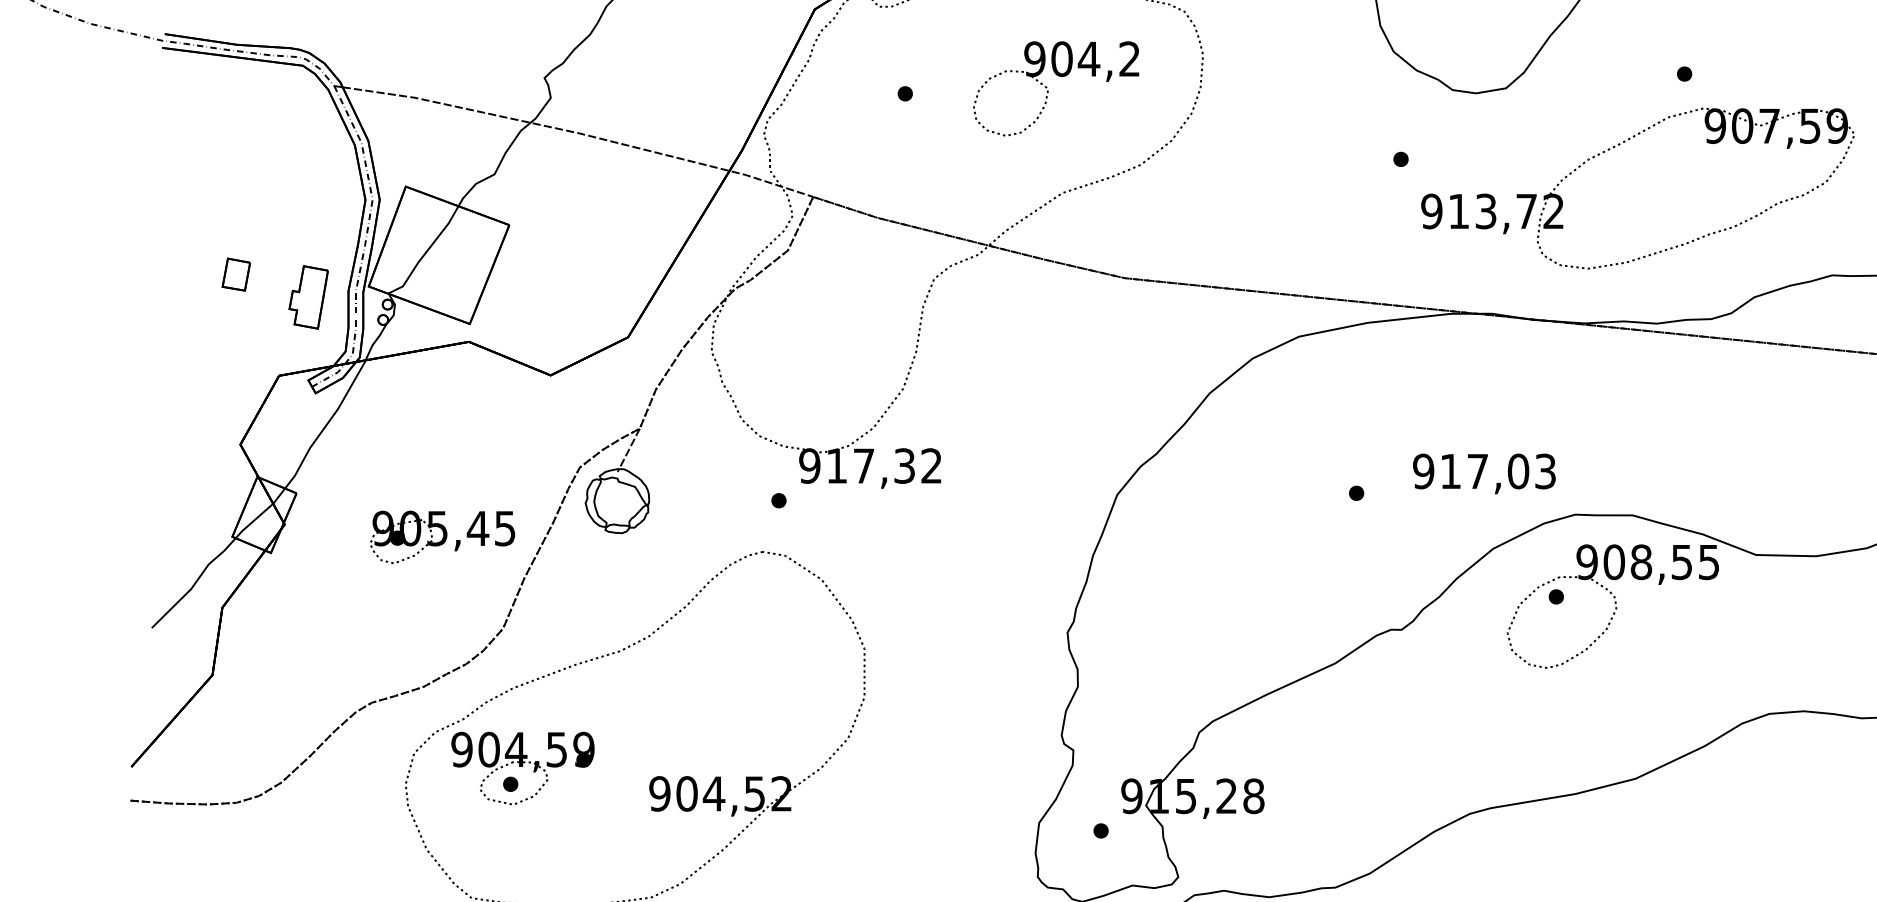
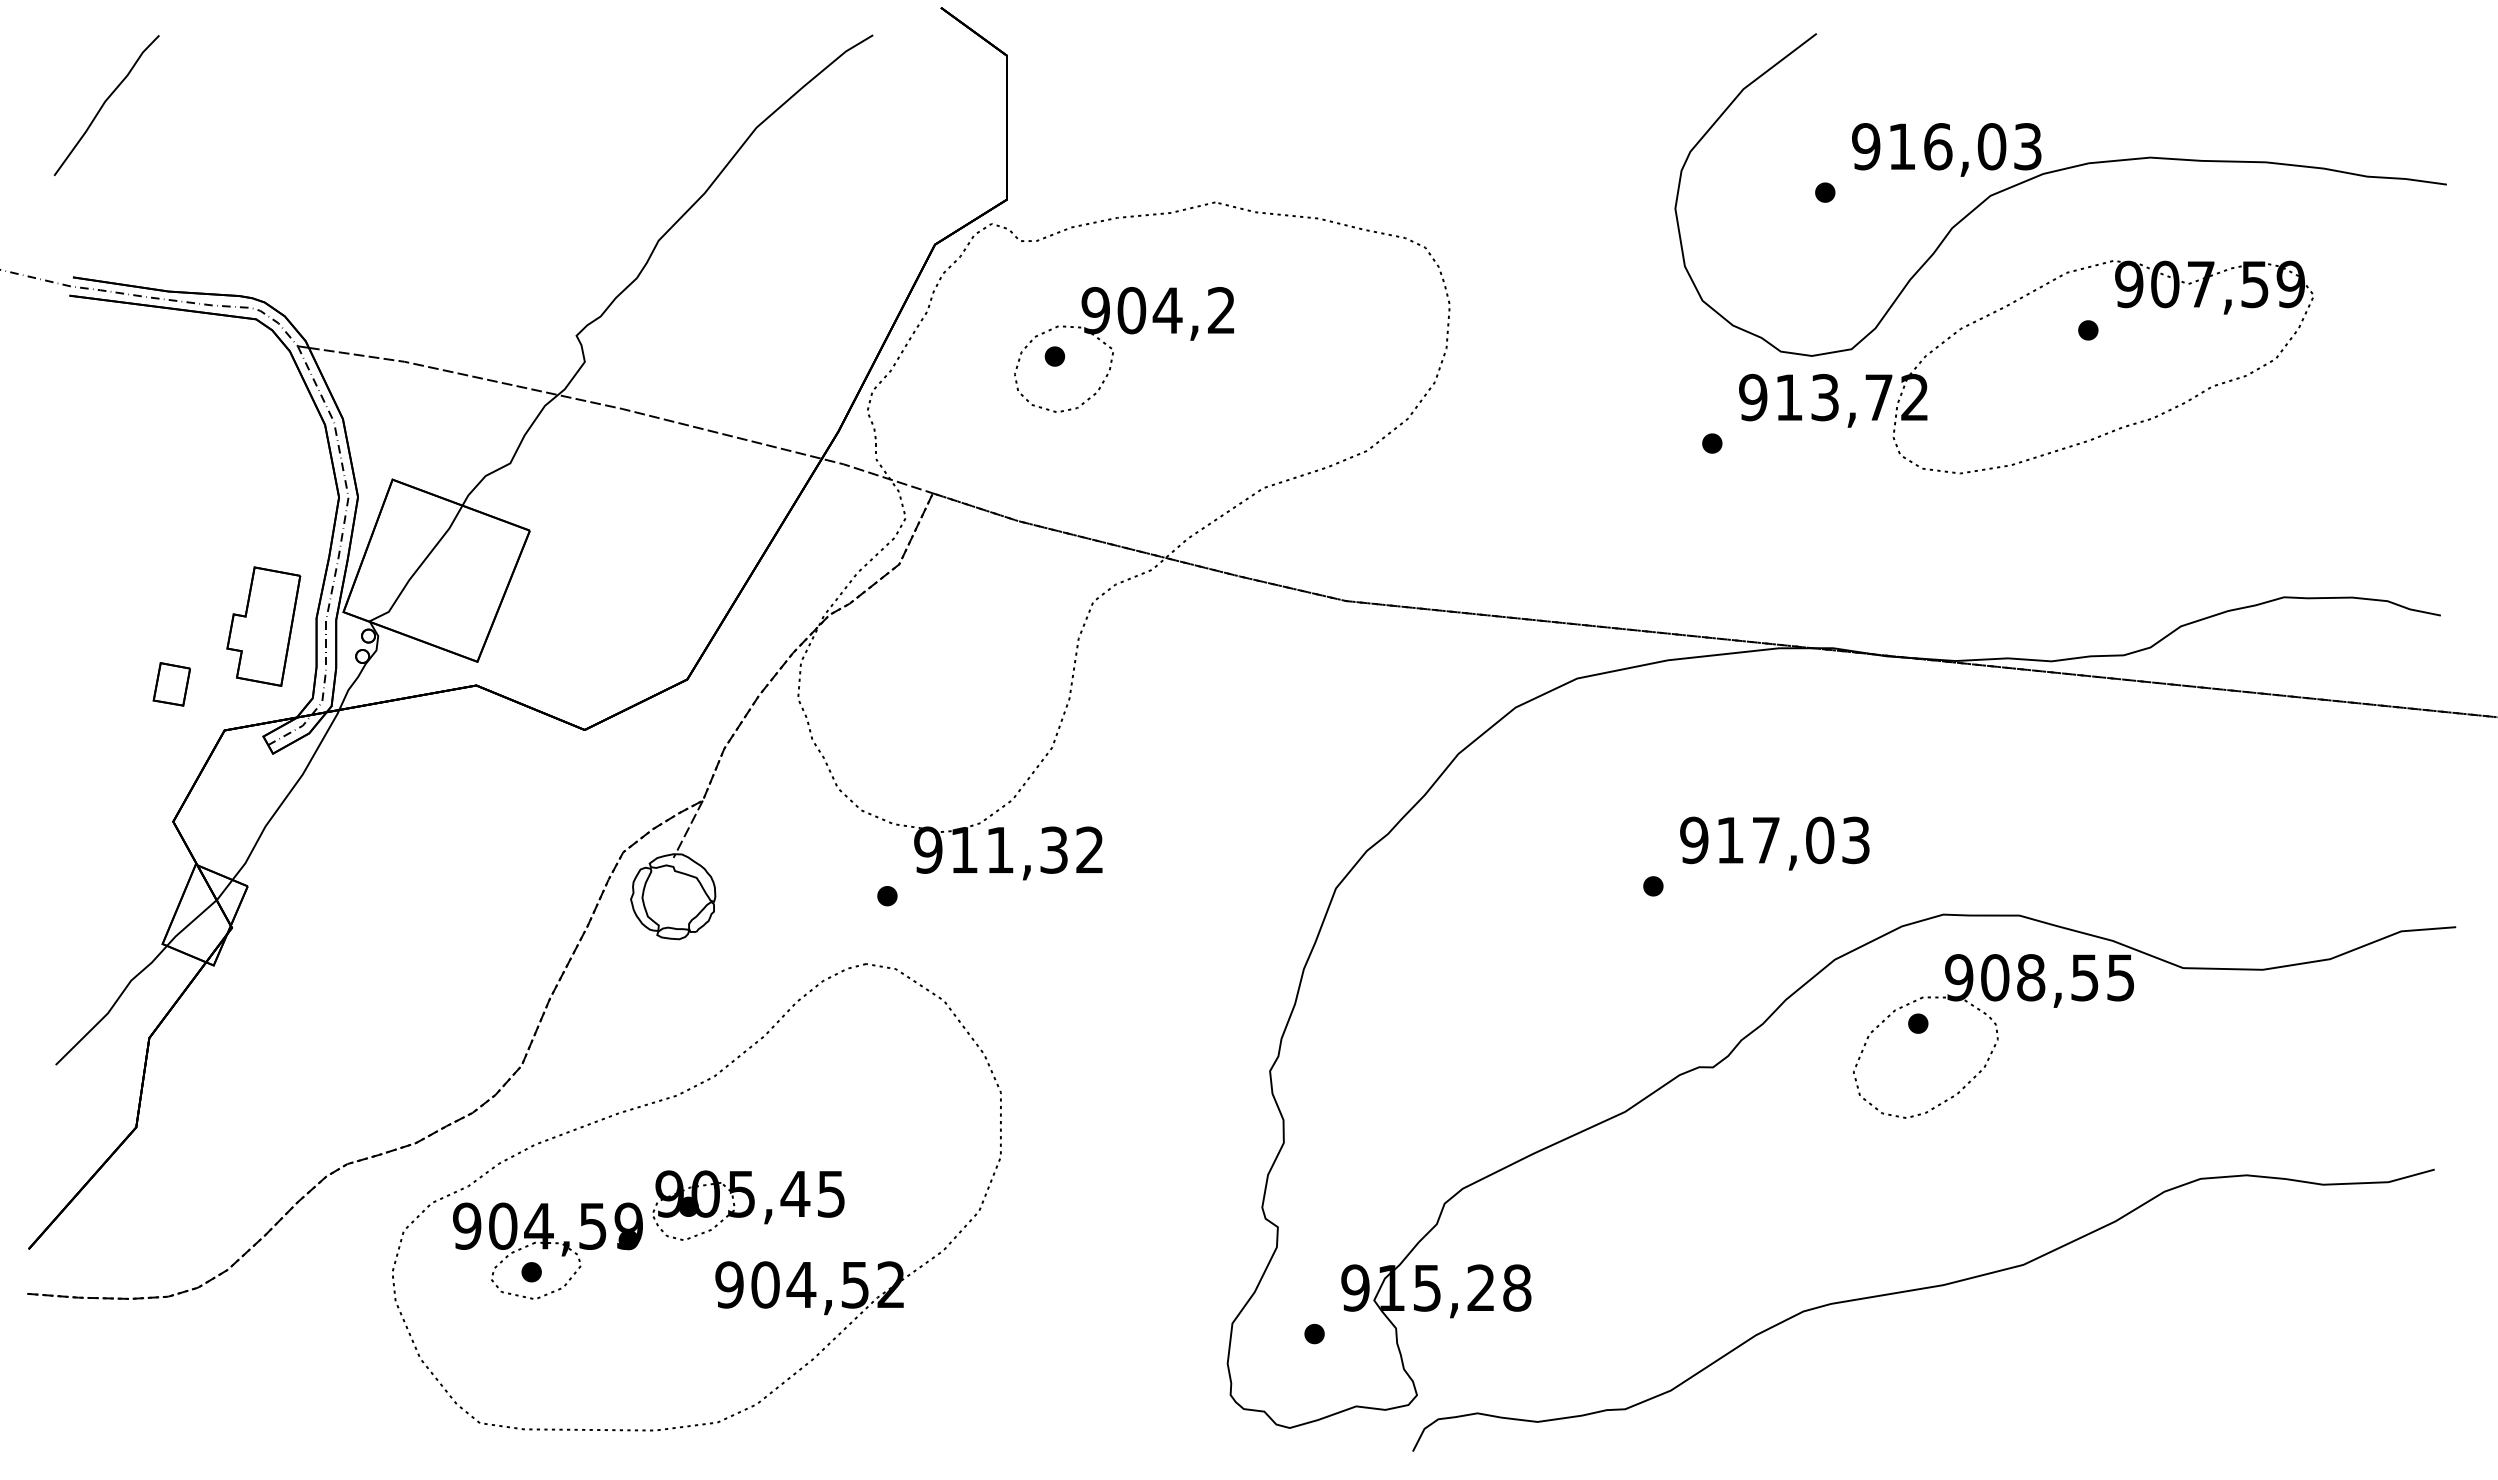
part: (1048, 90) -> (1113, 352), moved
part: (1615, 147) -> (1996, 312), moved
part: (236, 274) -> (171, 684), moved
part: (308, 297) -> (263, 626), size x1.43
text: (864, 466) -> (1000, 850), 917,32 -> 911,32
text: (1484, 473) -> (1774, 843), moved
part: (442, 537) -> (748, 1205), moved

